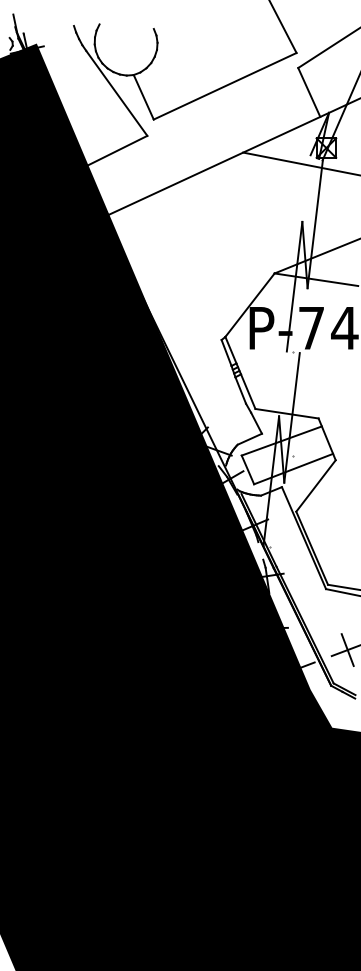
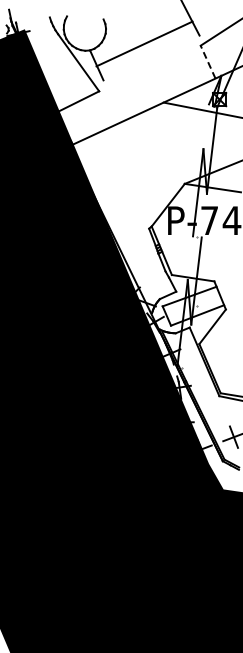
line: (225, 85) -> (144, 43), moved
line: (308, 91) -> (207, 61), solid -> dashed

